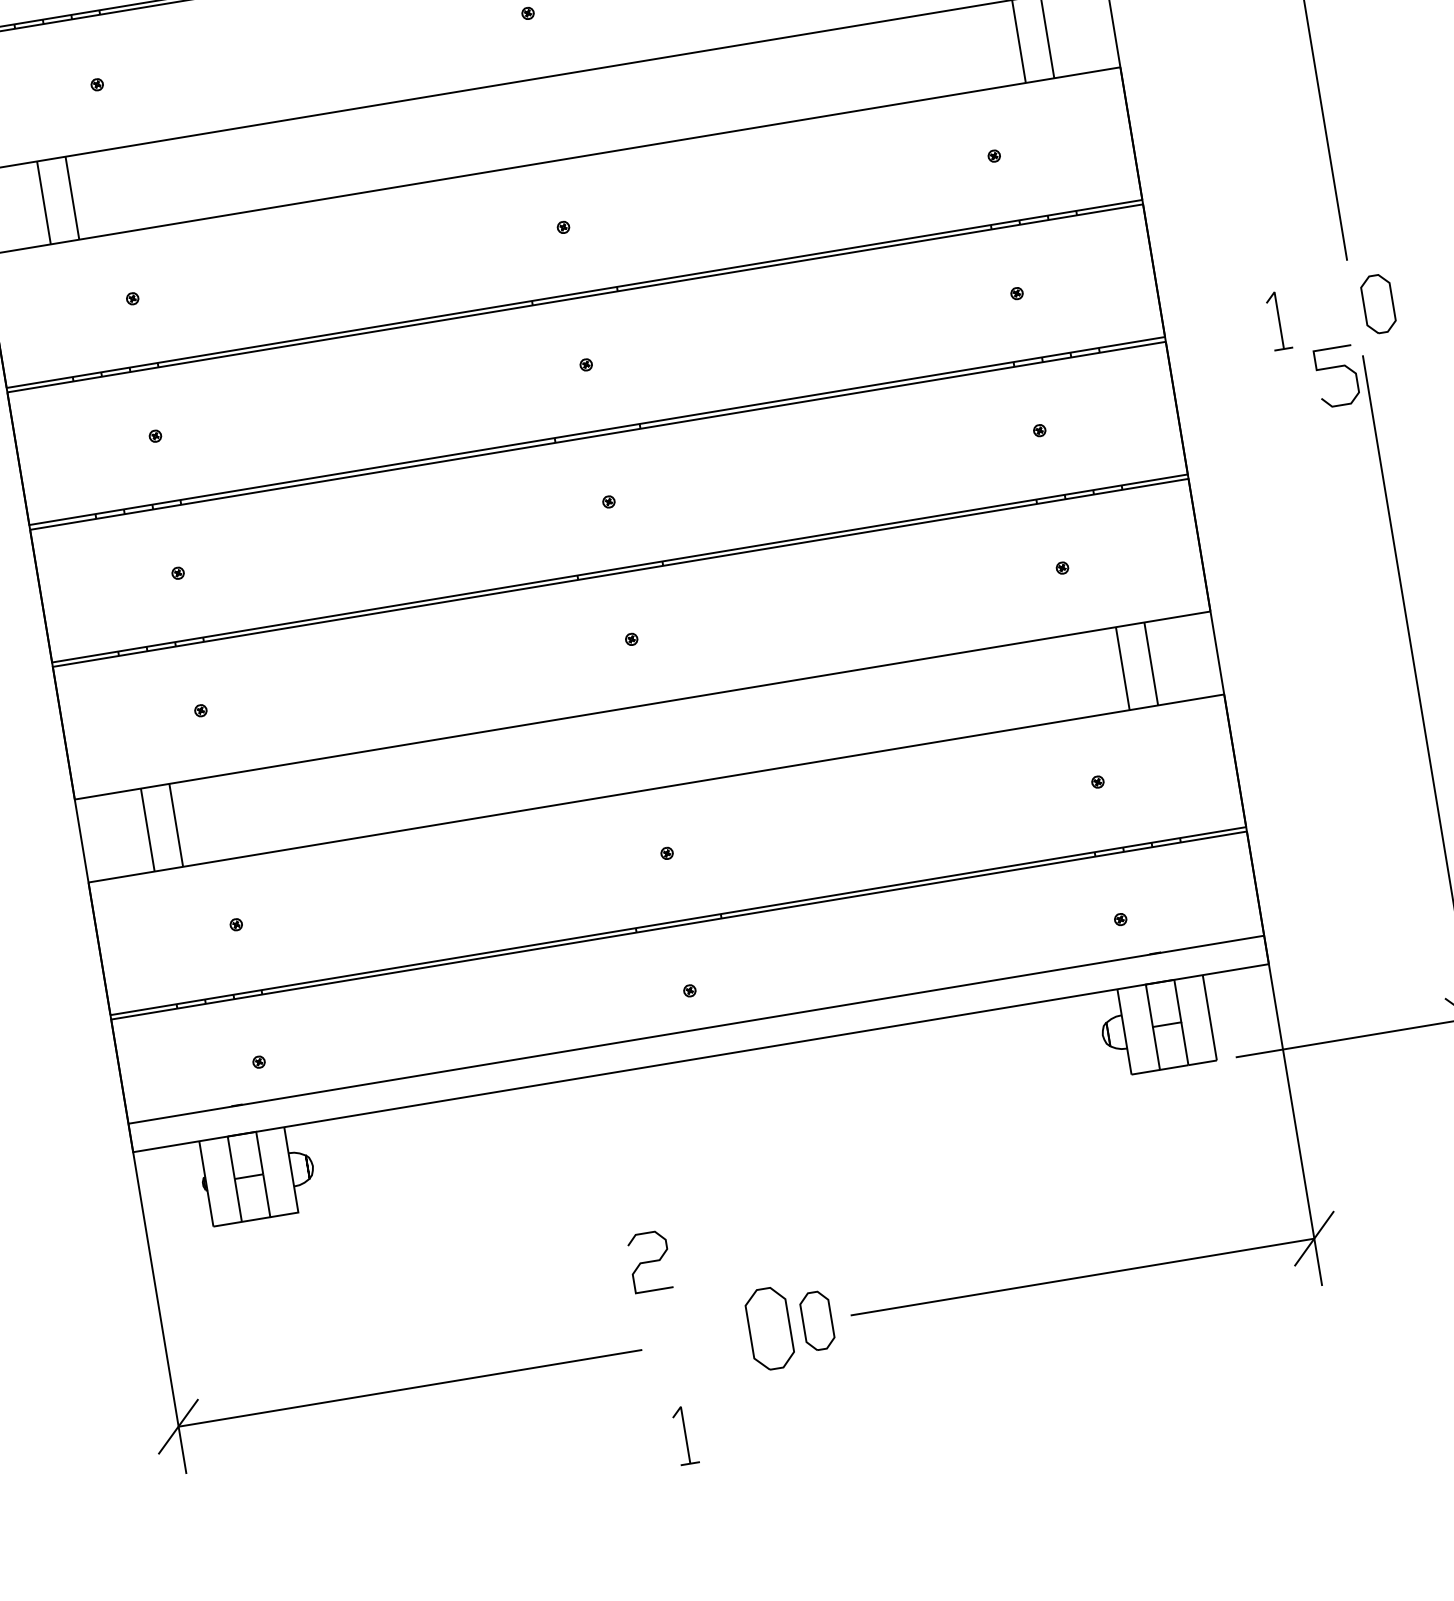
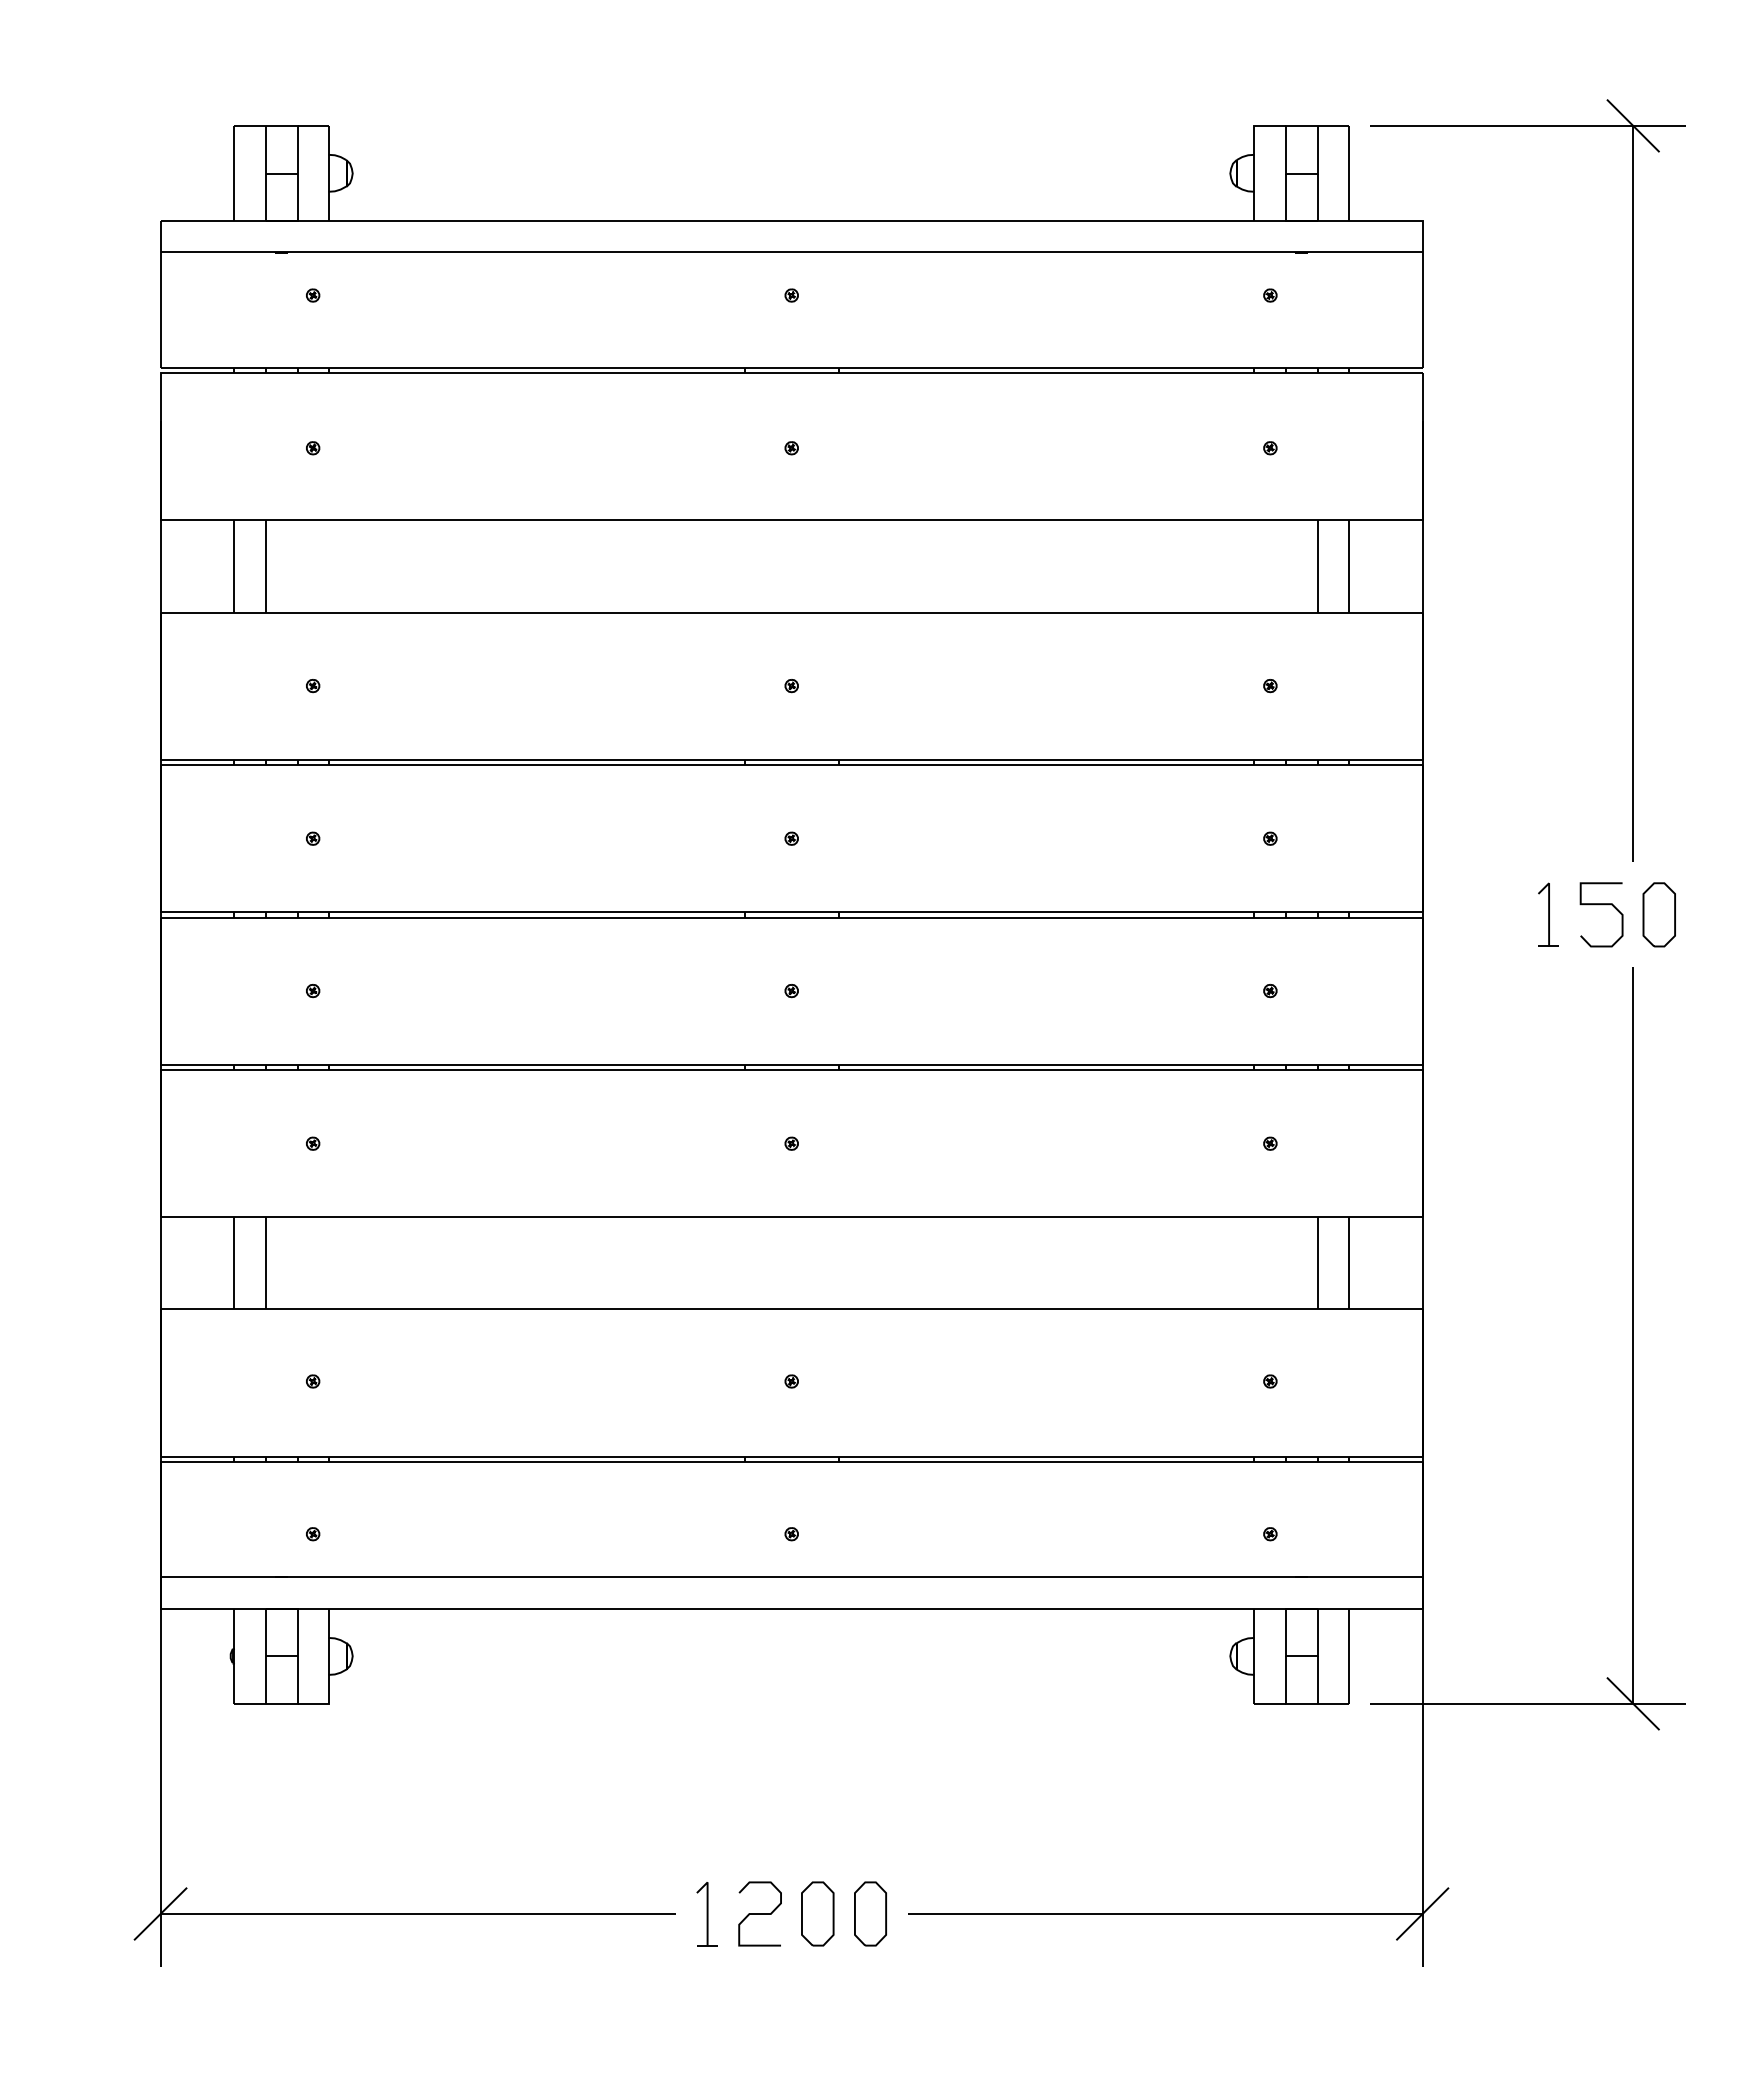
curve: (1335, 368) -> (1601, 905), moved
curve: (649, 1261) -> (759, 1913), moved
part: (769, 1328) -> (817, 1913), size x0.71
part: (684, 1435) -> (706, 1914), moved

